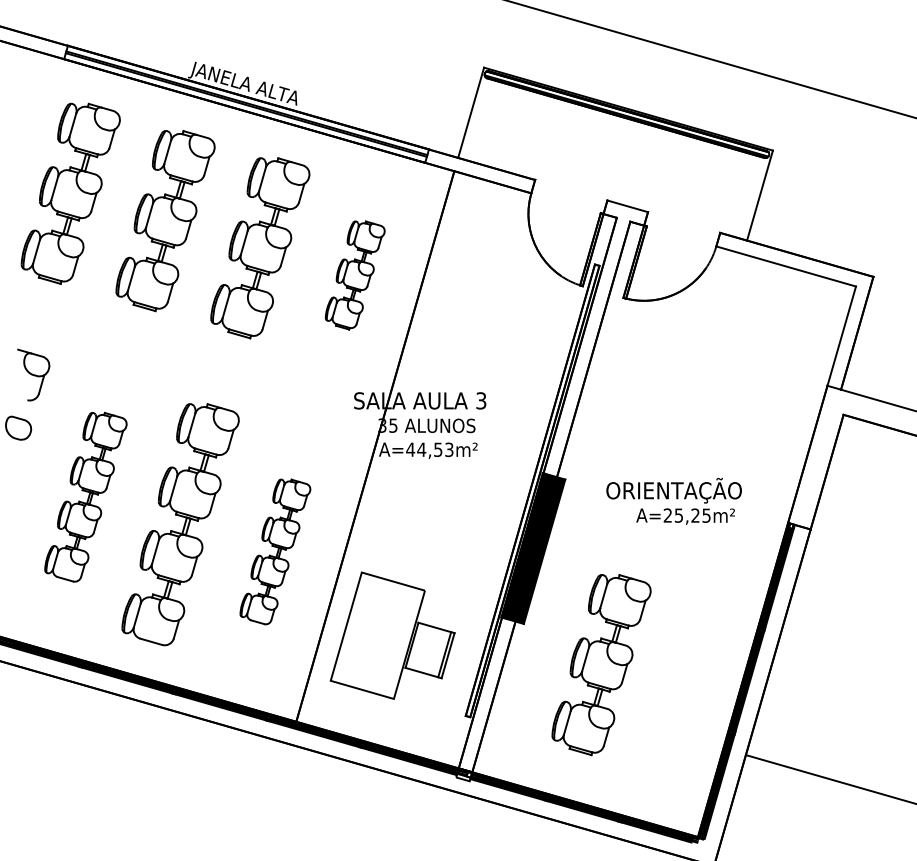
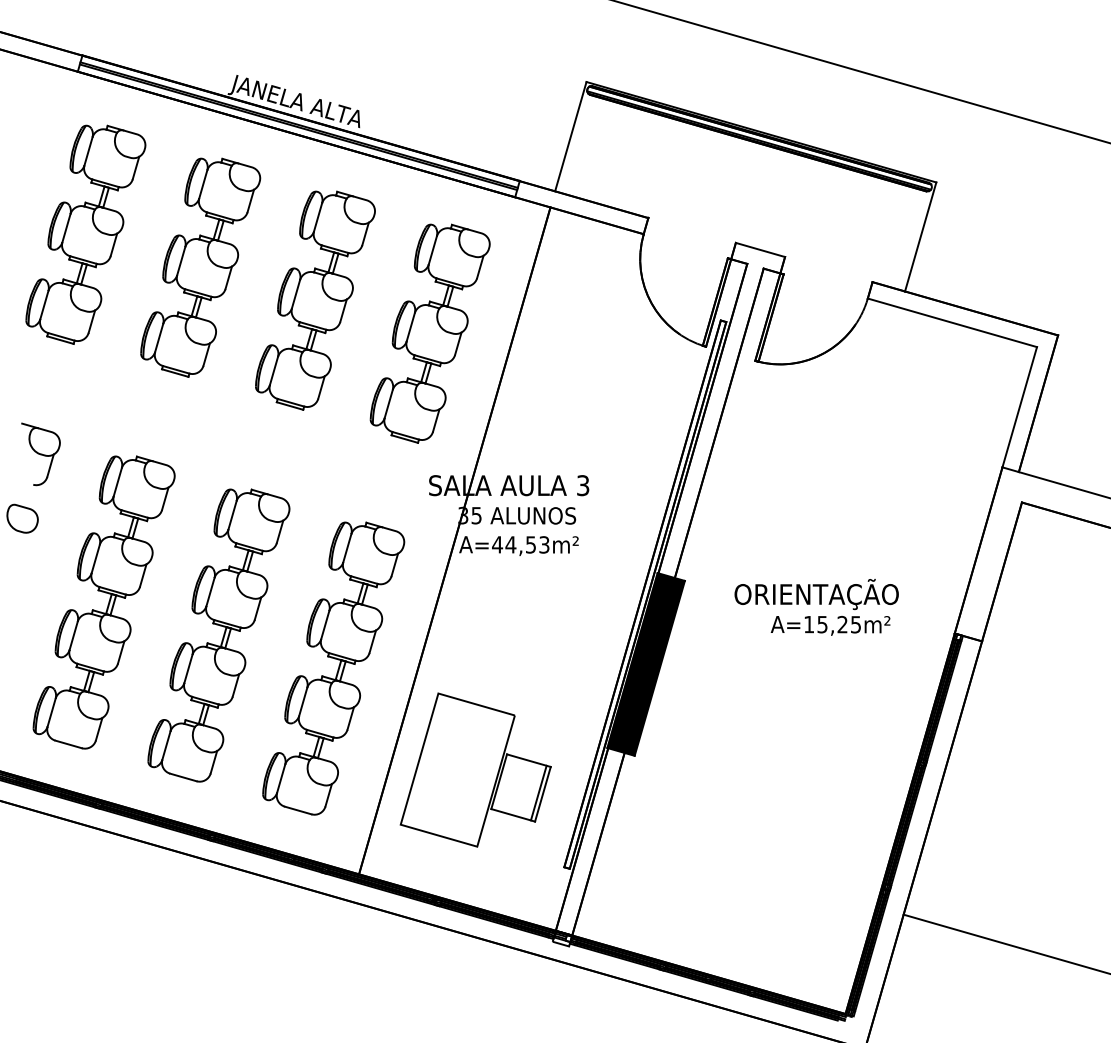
part: (355, 275) -> (430, 333), size x1.67
part: (85, 496) -> (103, 601), size x1.43
text: (667, 515) -> (808, 624), A=25,25m² -> A=15,25m²
part: (275, 551) -> (333, 668), size x1.67
part: (601, 665) -> (728, 806), removed

